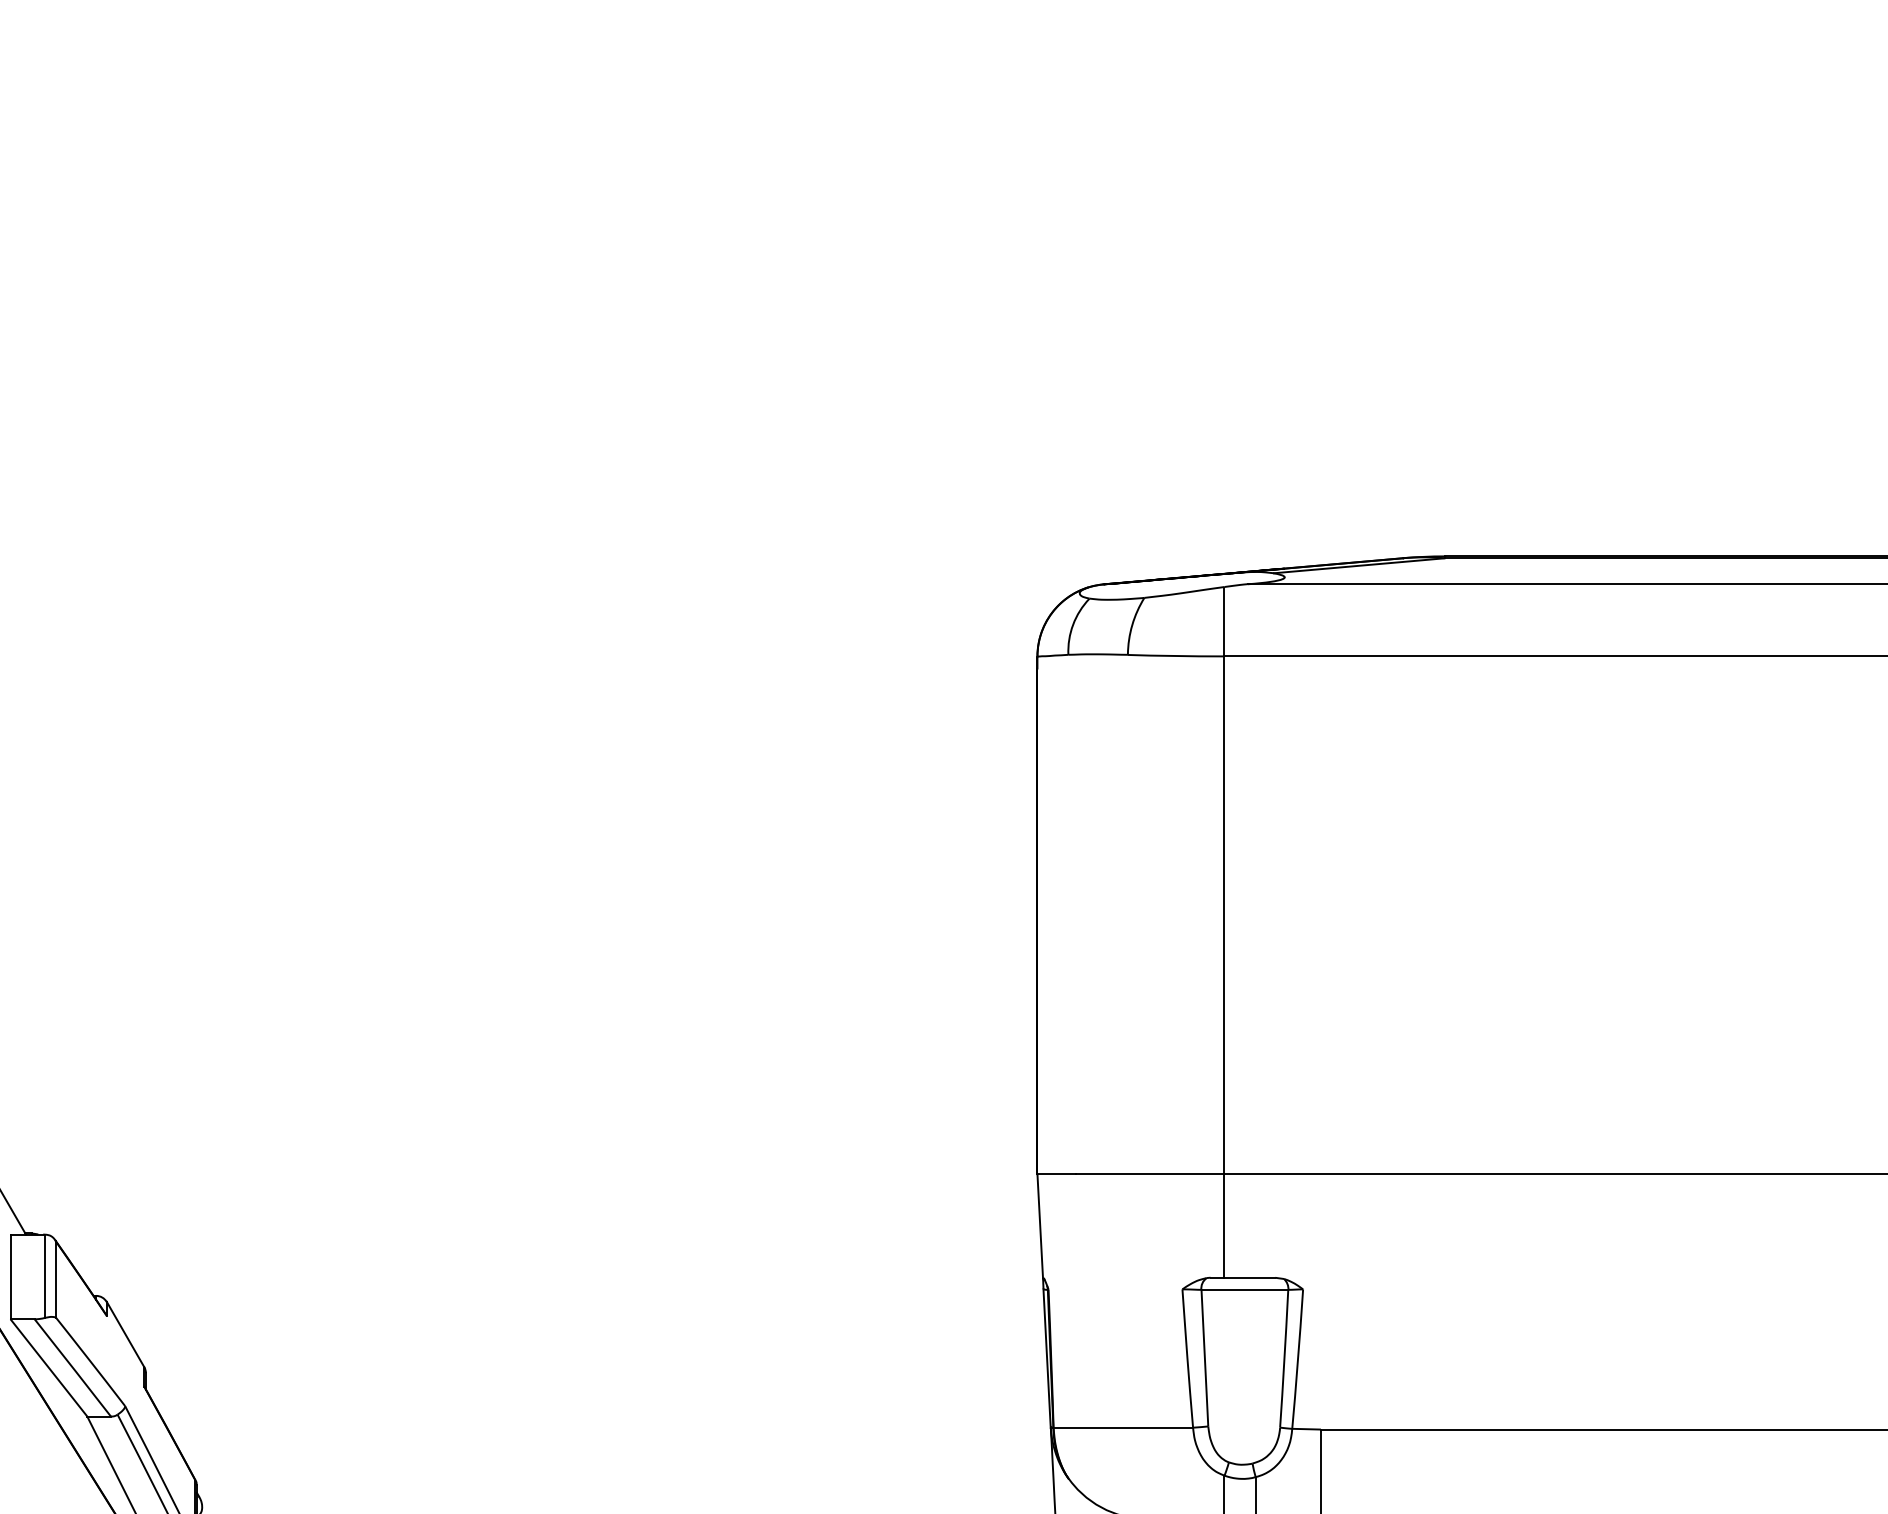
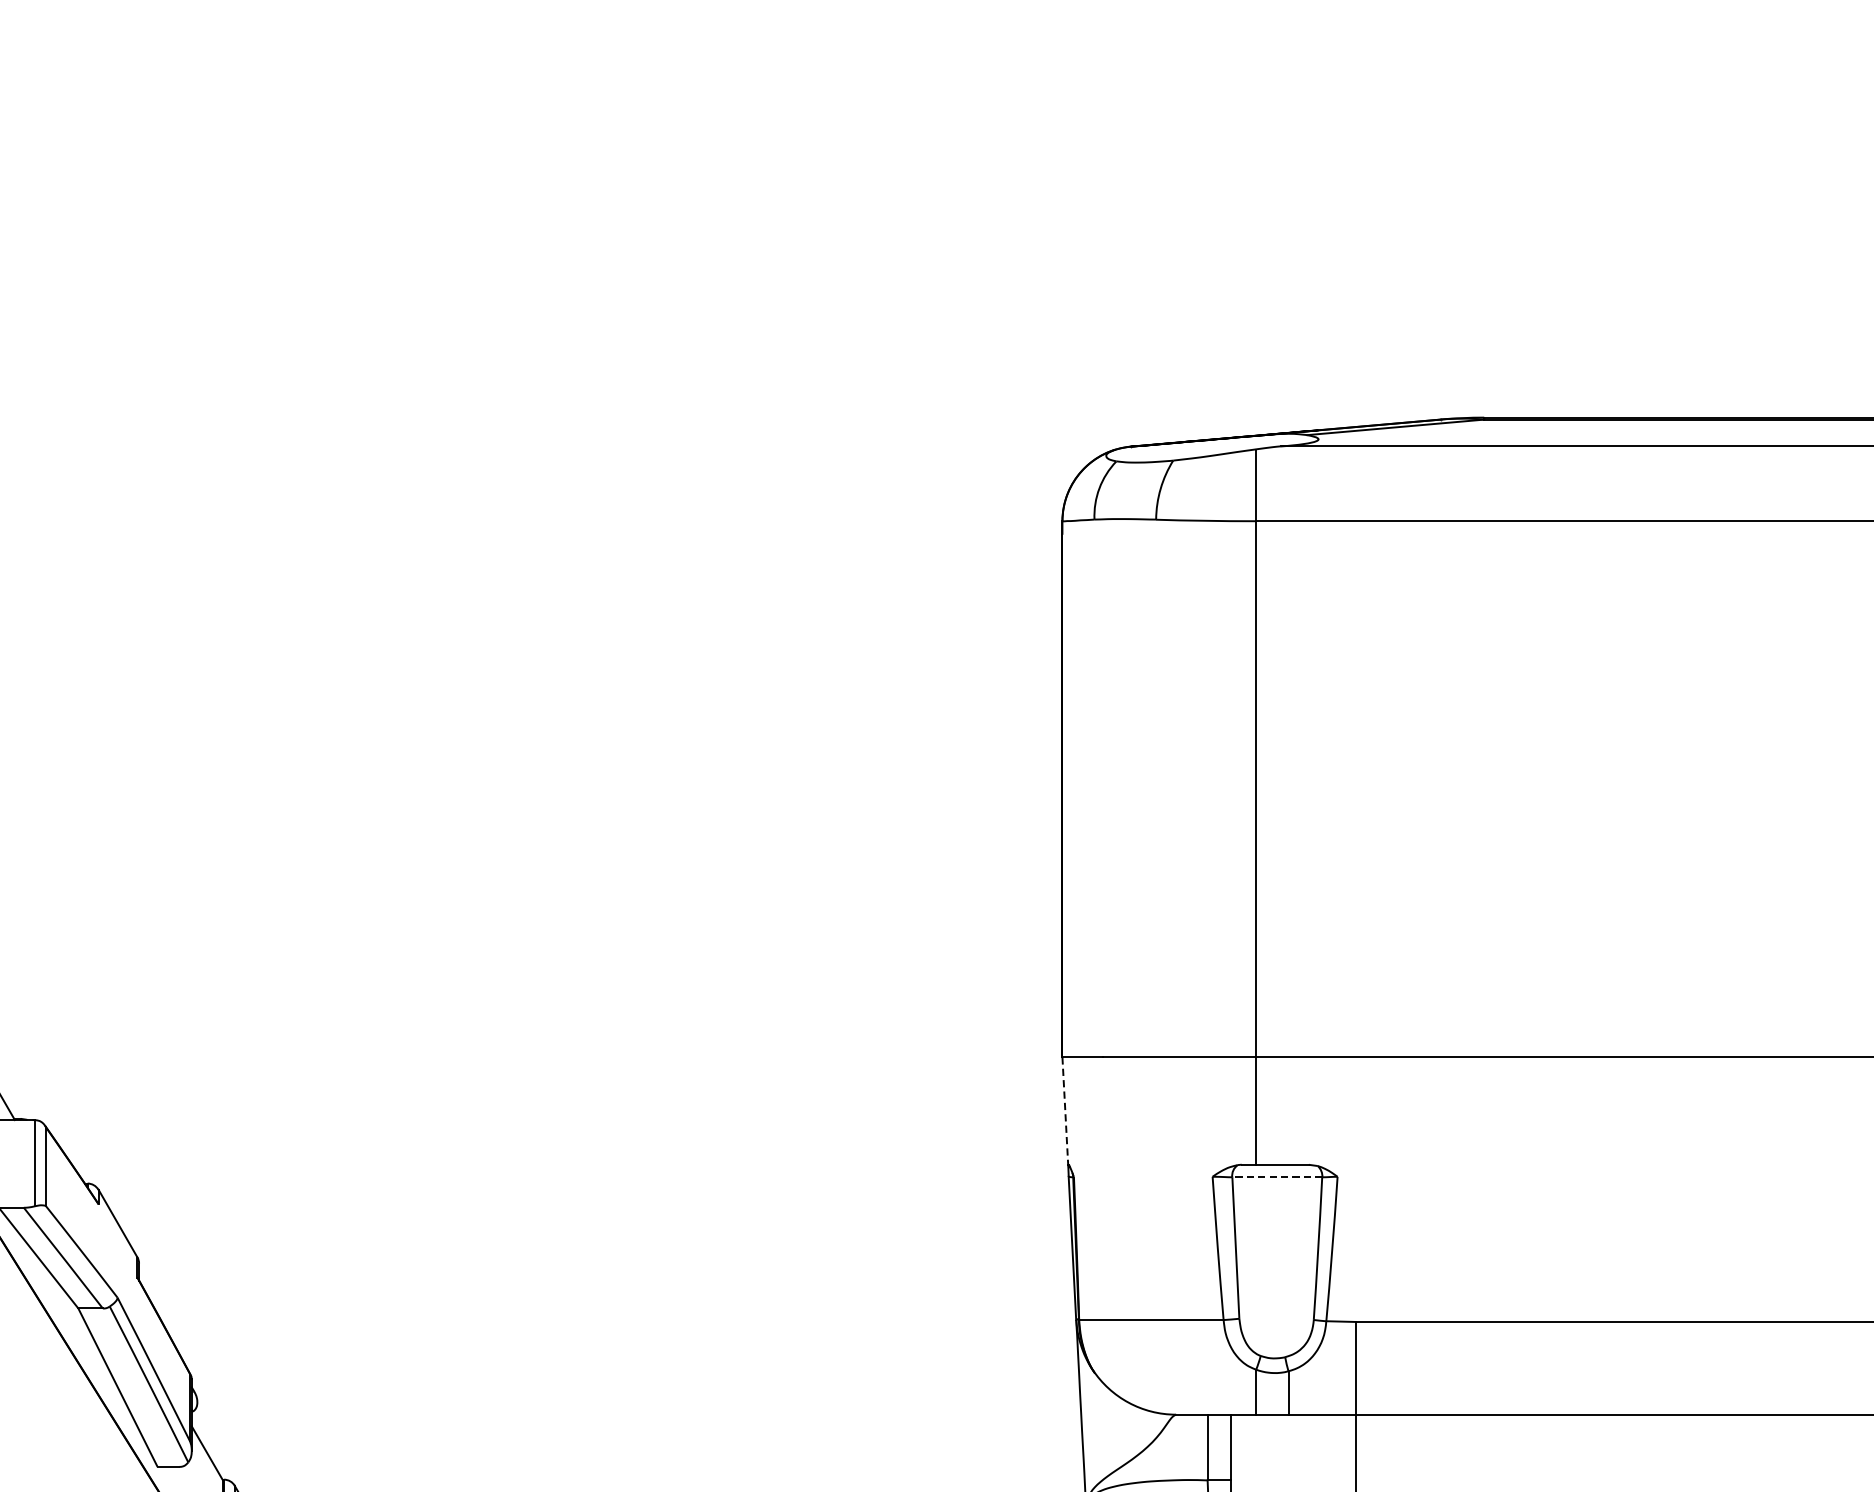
line: (1040, 1225) -> (1065, 1110), solid -> dashed
line: (1244, 1289) -> (1276, 1176), solid -> dashed

